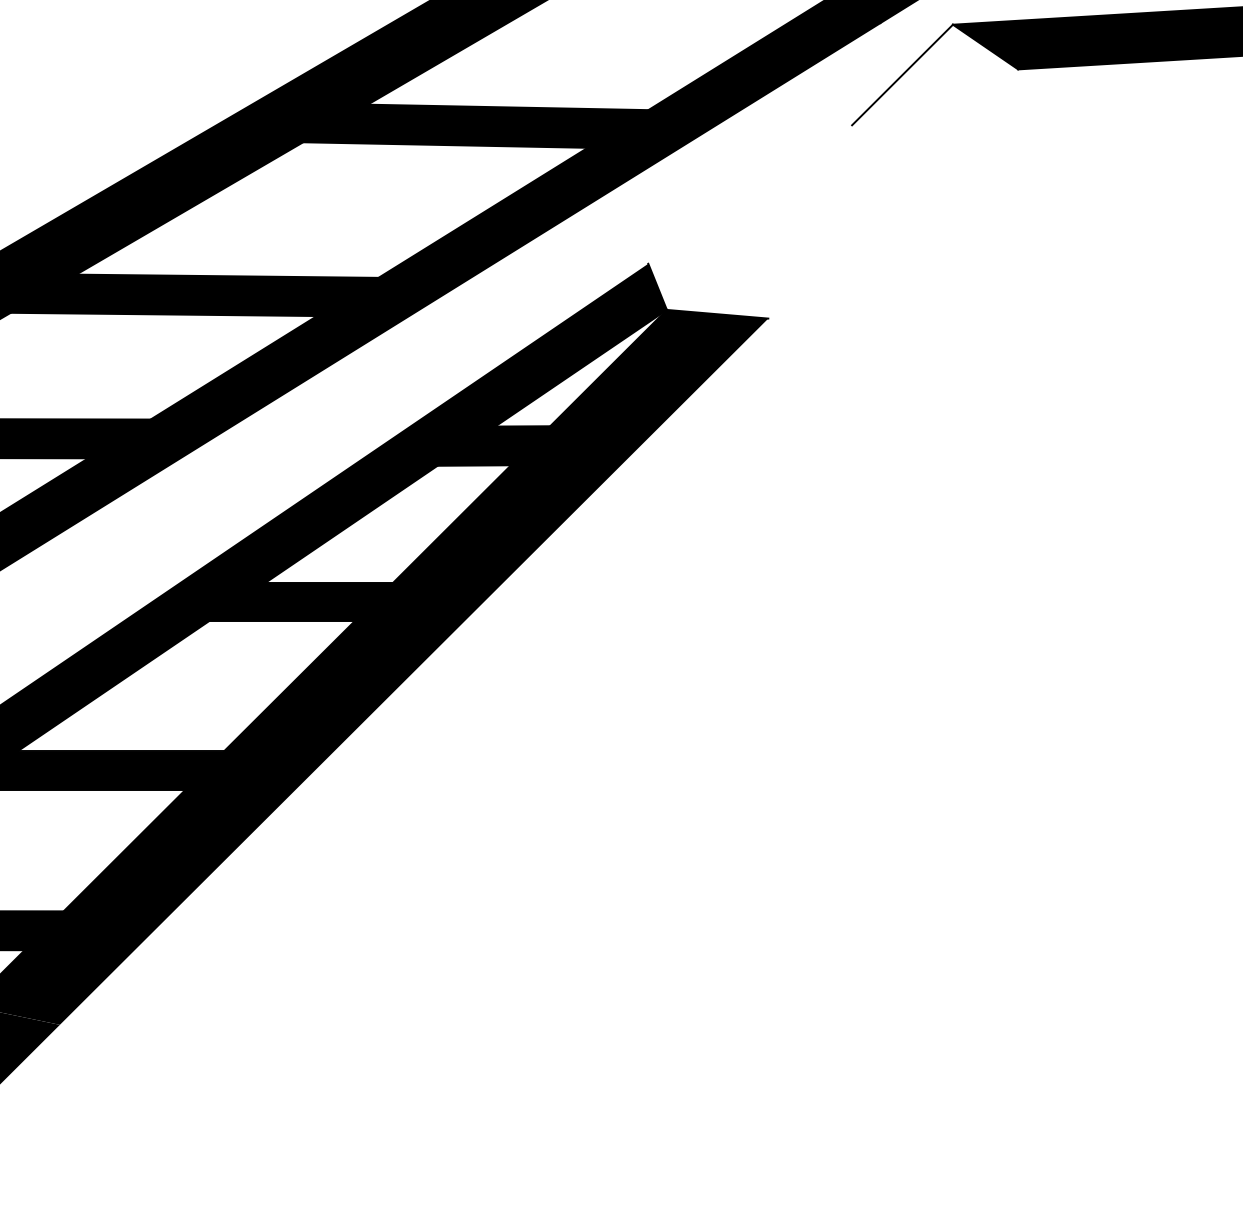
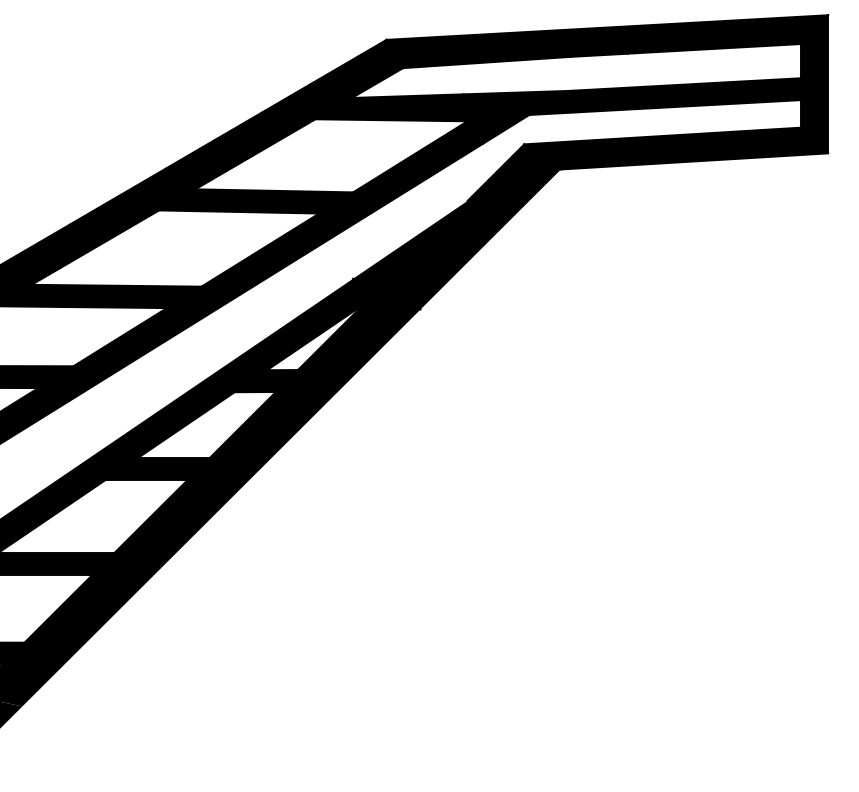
fill: (832, 170) -> (456, 226), added

